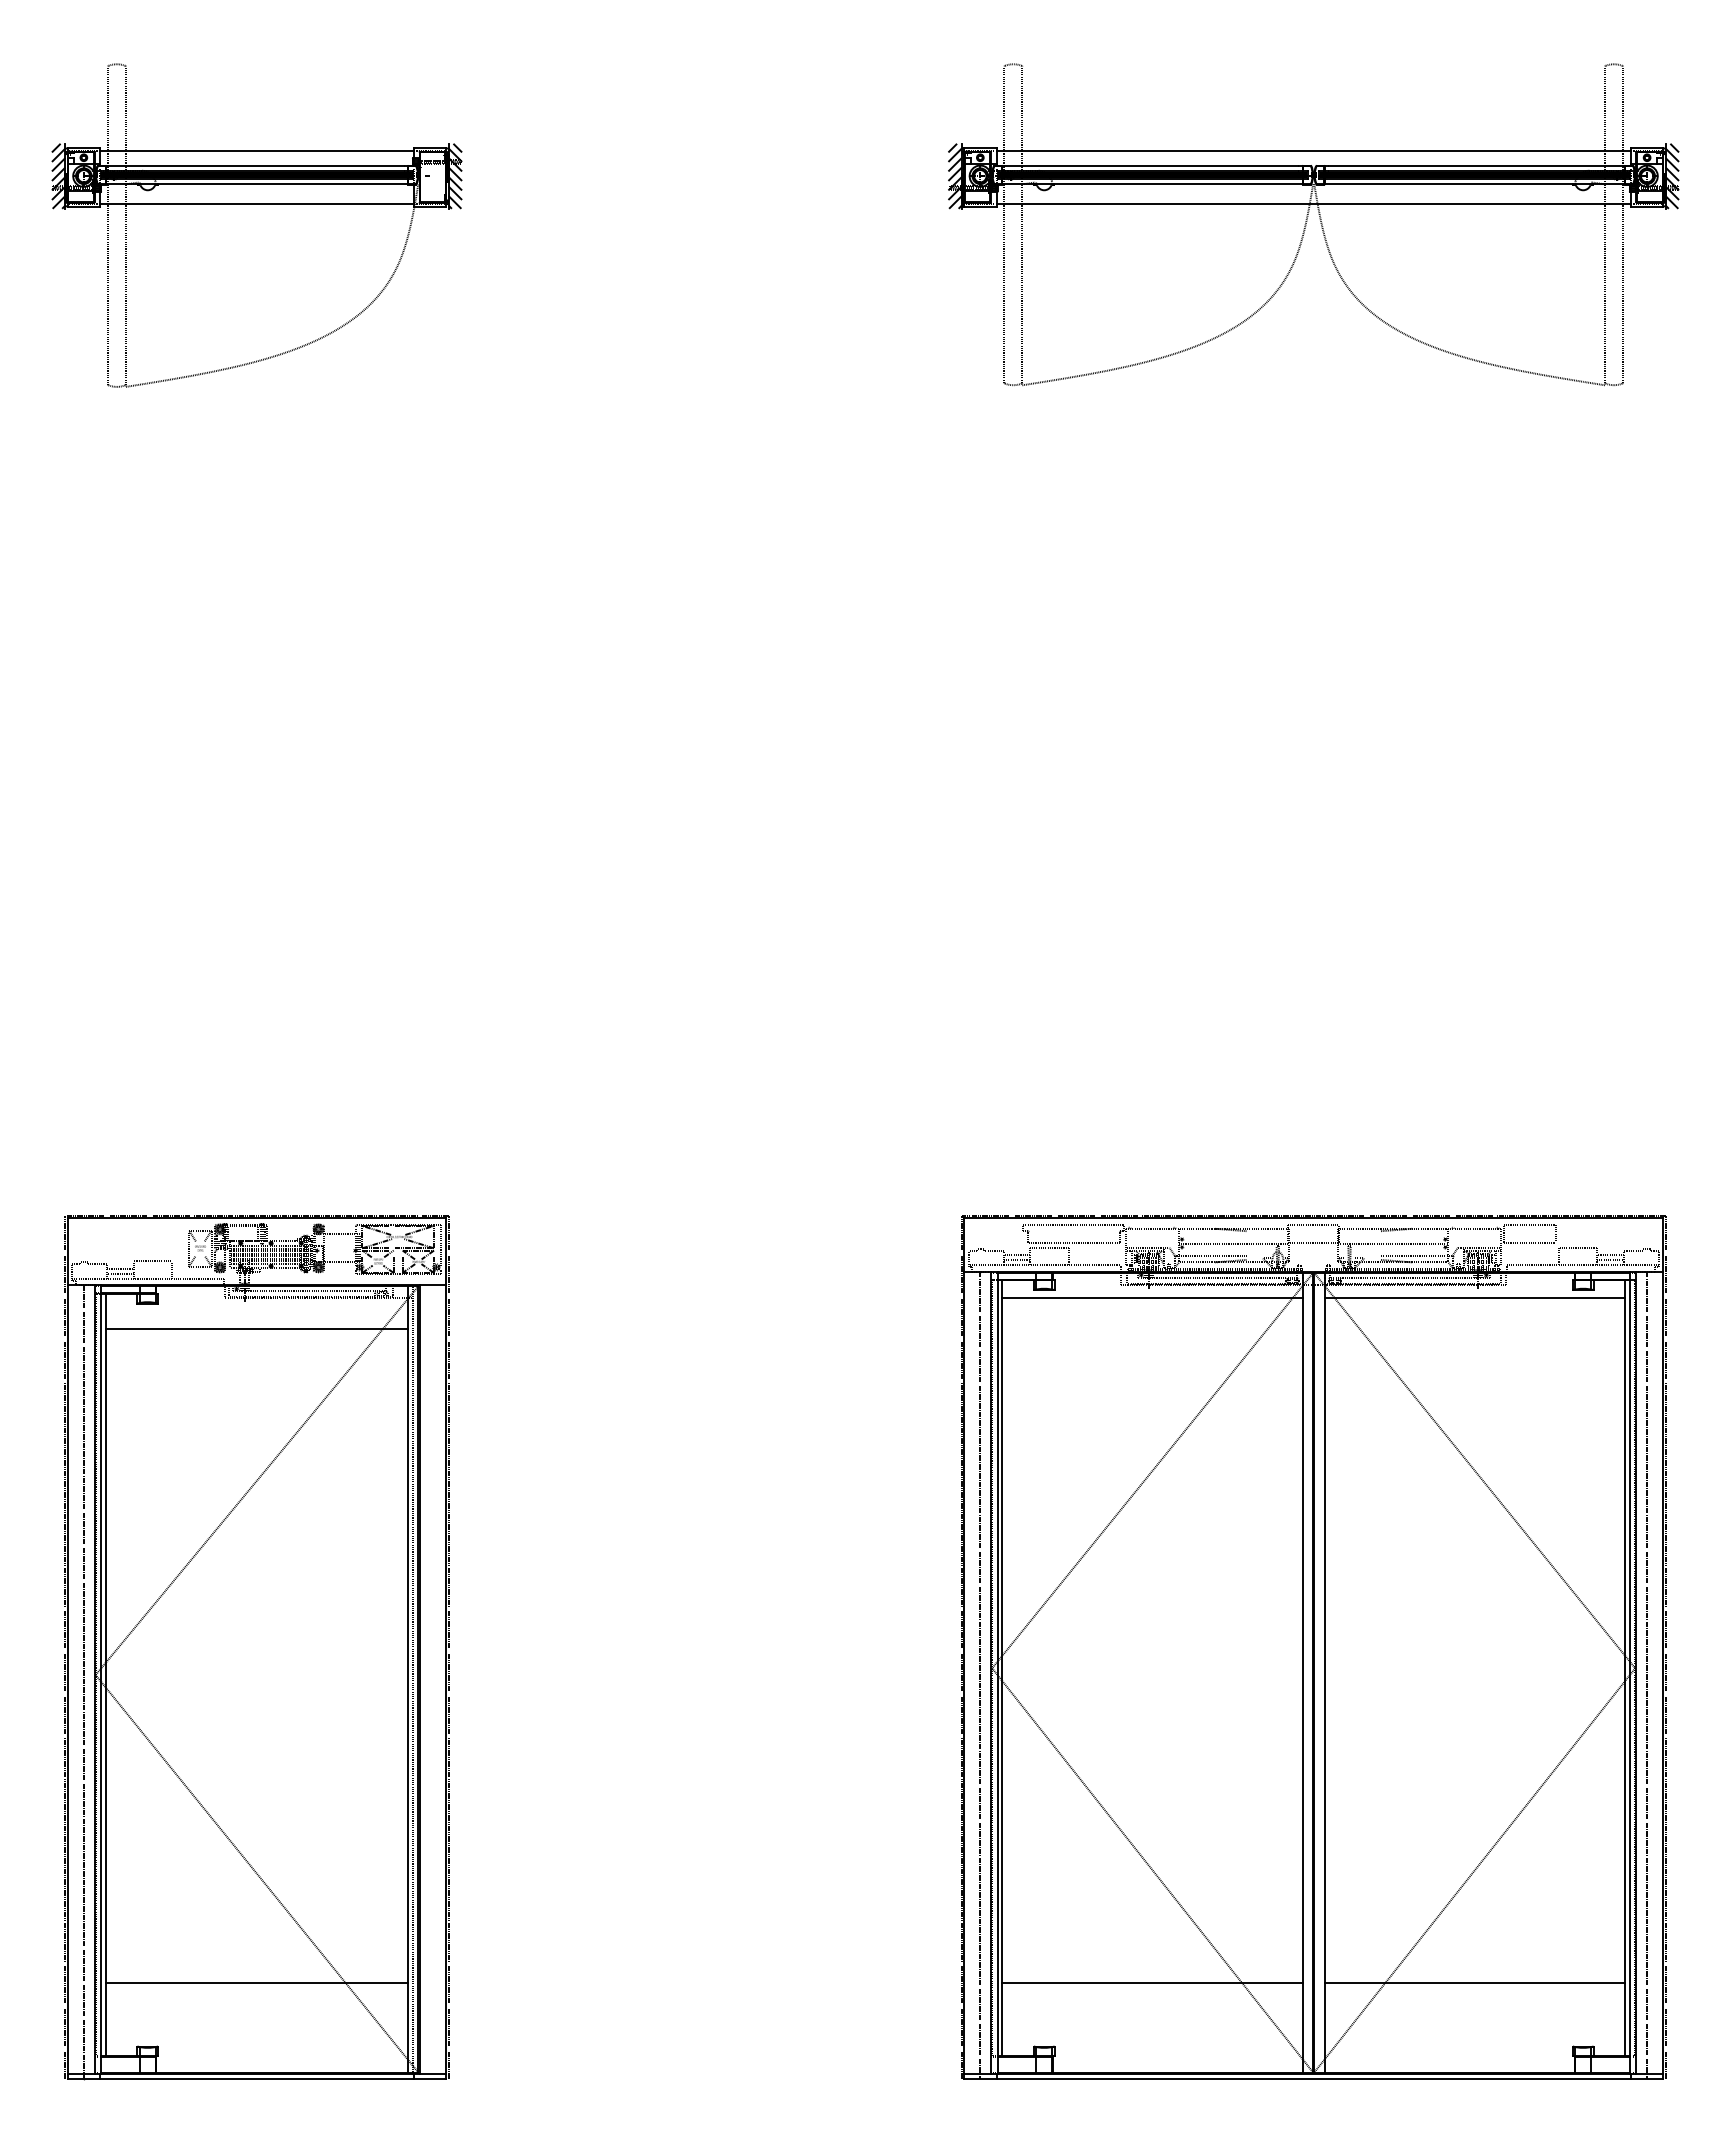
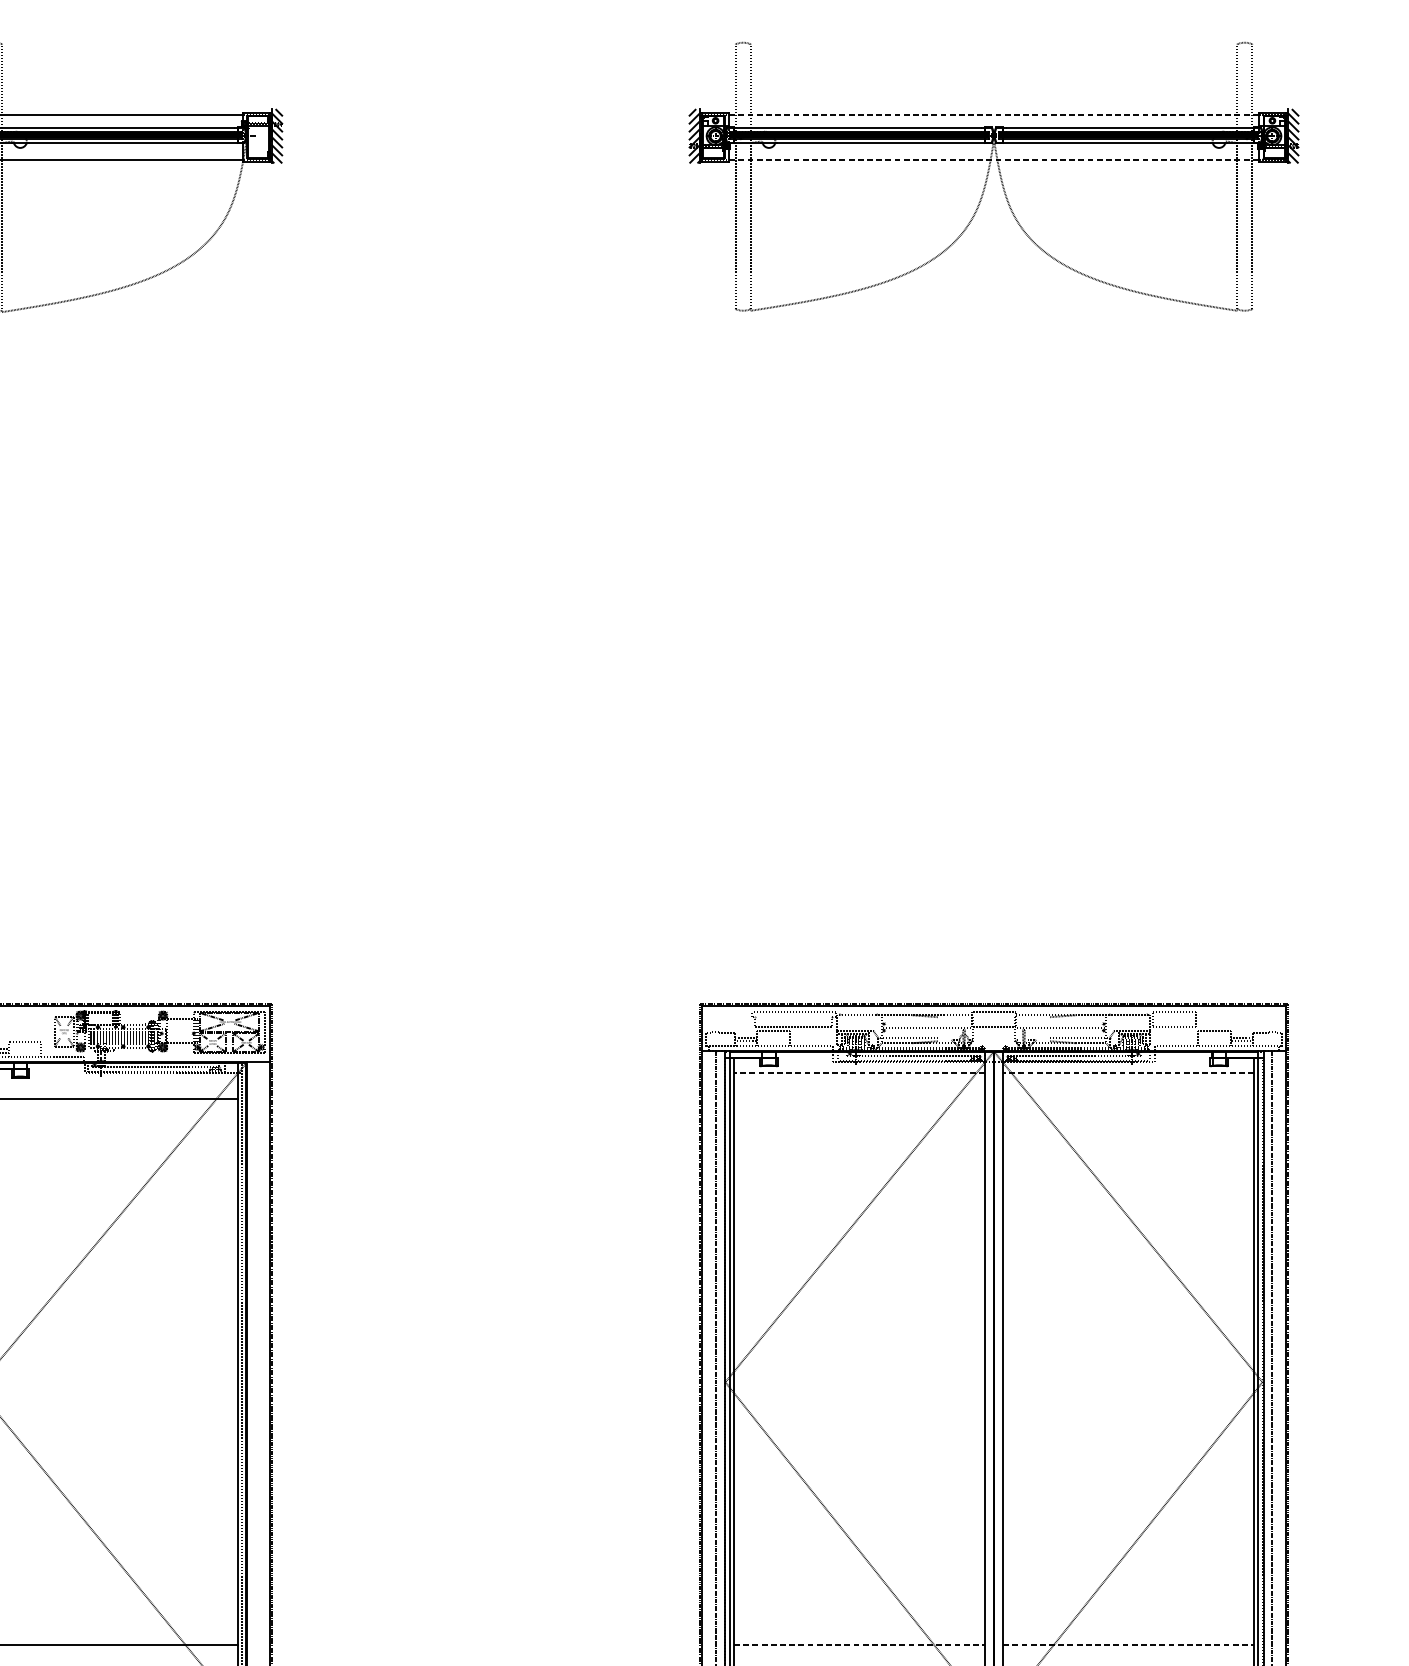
line: (1314, 150) -> (994, 114), solid -> dashed
line: (1314, 204) -> (994, 159), solid -> dashed
line: (1152, 1297) -> (859, 1072), solid -> dashed
line: (1474, 1297) -> (1128, 1072), solid -> dashed
line: (1153, 1982) -> (860, 1644), solid -> dashed
line: (1475, 1982) -> (1129, 1644), solid -> dashed

